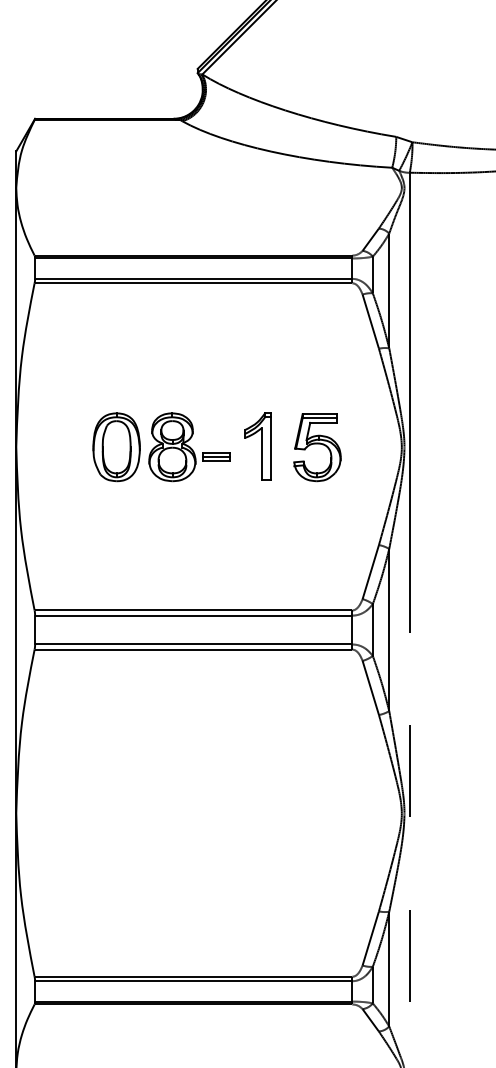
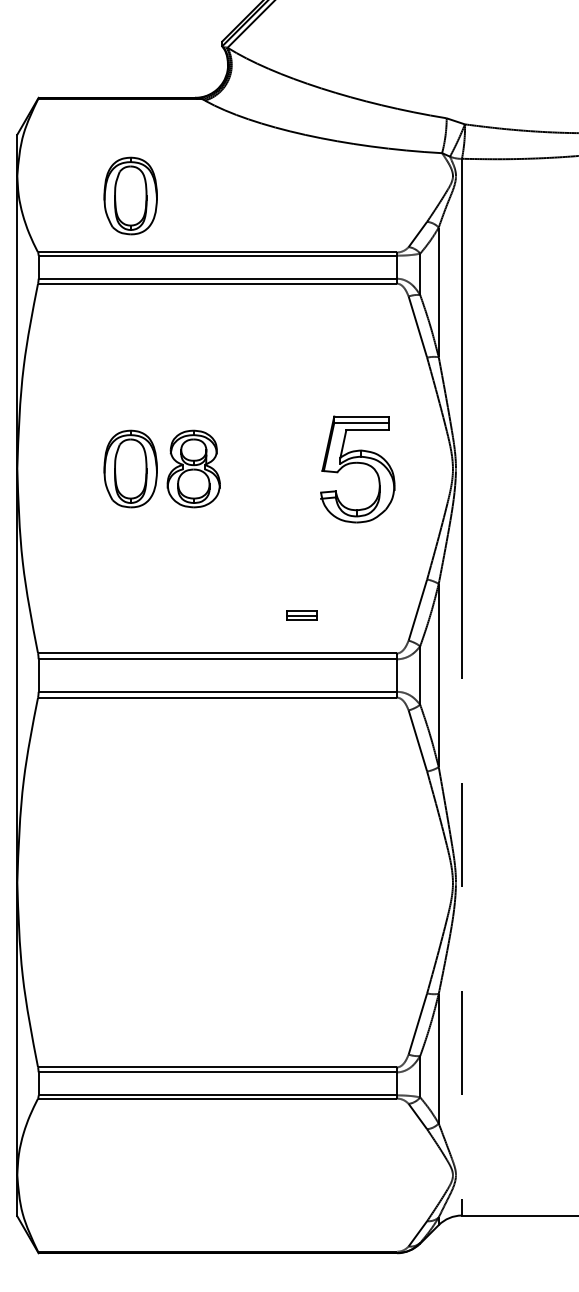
part: (116, 205) -> (130, 195), added
part: (258, 446) -> (290, 468), removed
part: (317, 447) -> (357, 469), size x1.4
part: (216, 456) -> (301, 615), moved

